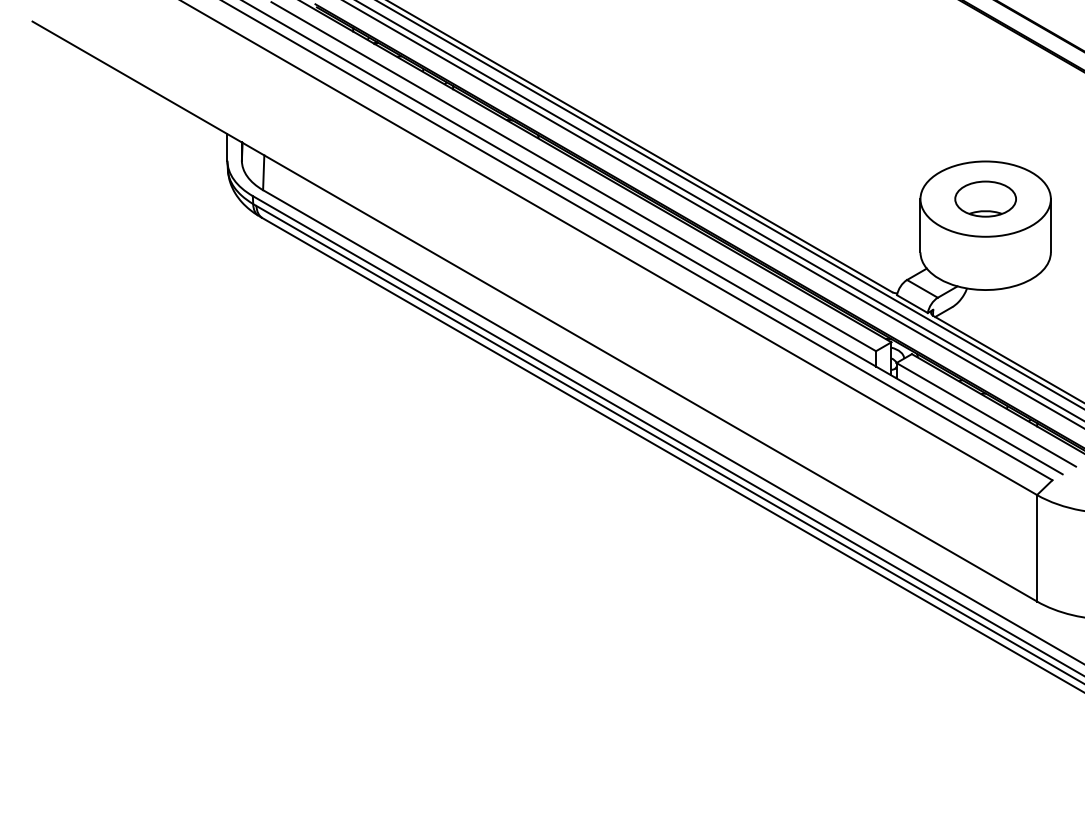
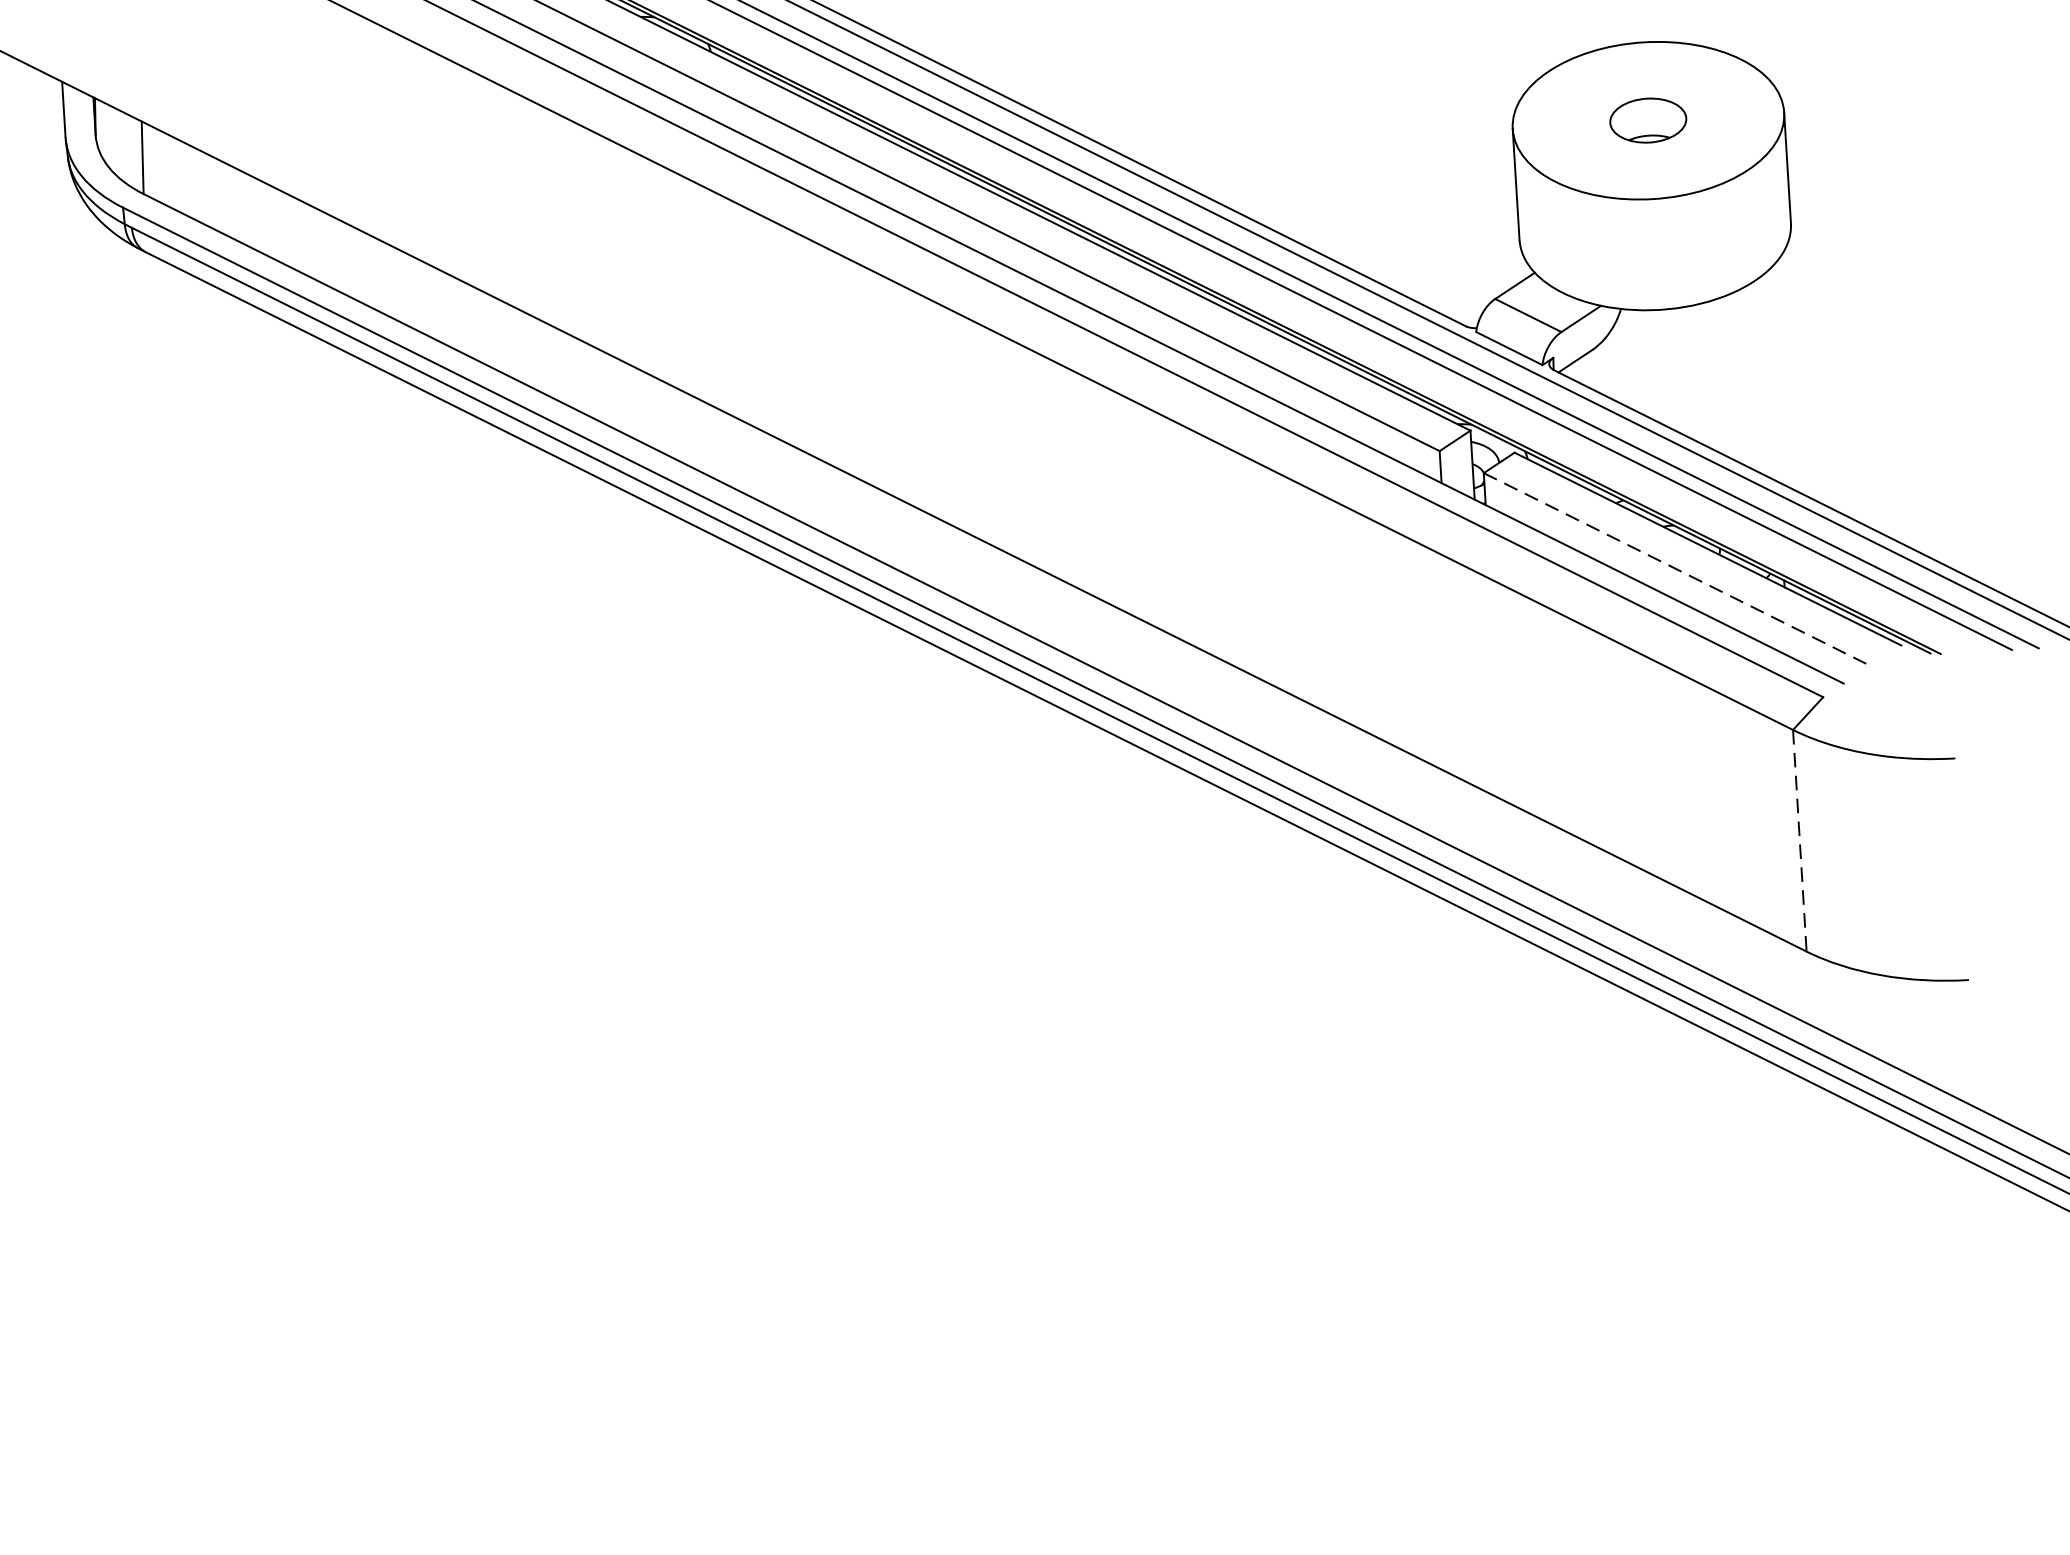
part: (985, 198) -> (1647, 119), size x0.6
line: (986, 414) -> (1677, 568), solid -> dashed
line: (1037, 548) -> (1800, 841), solid -> dashed

